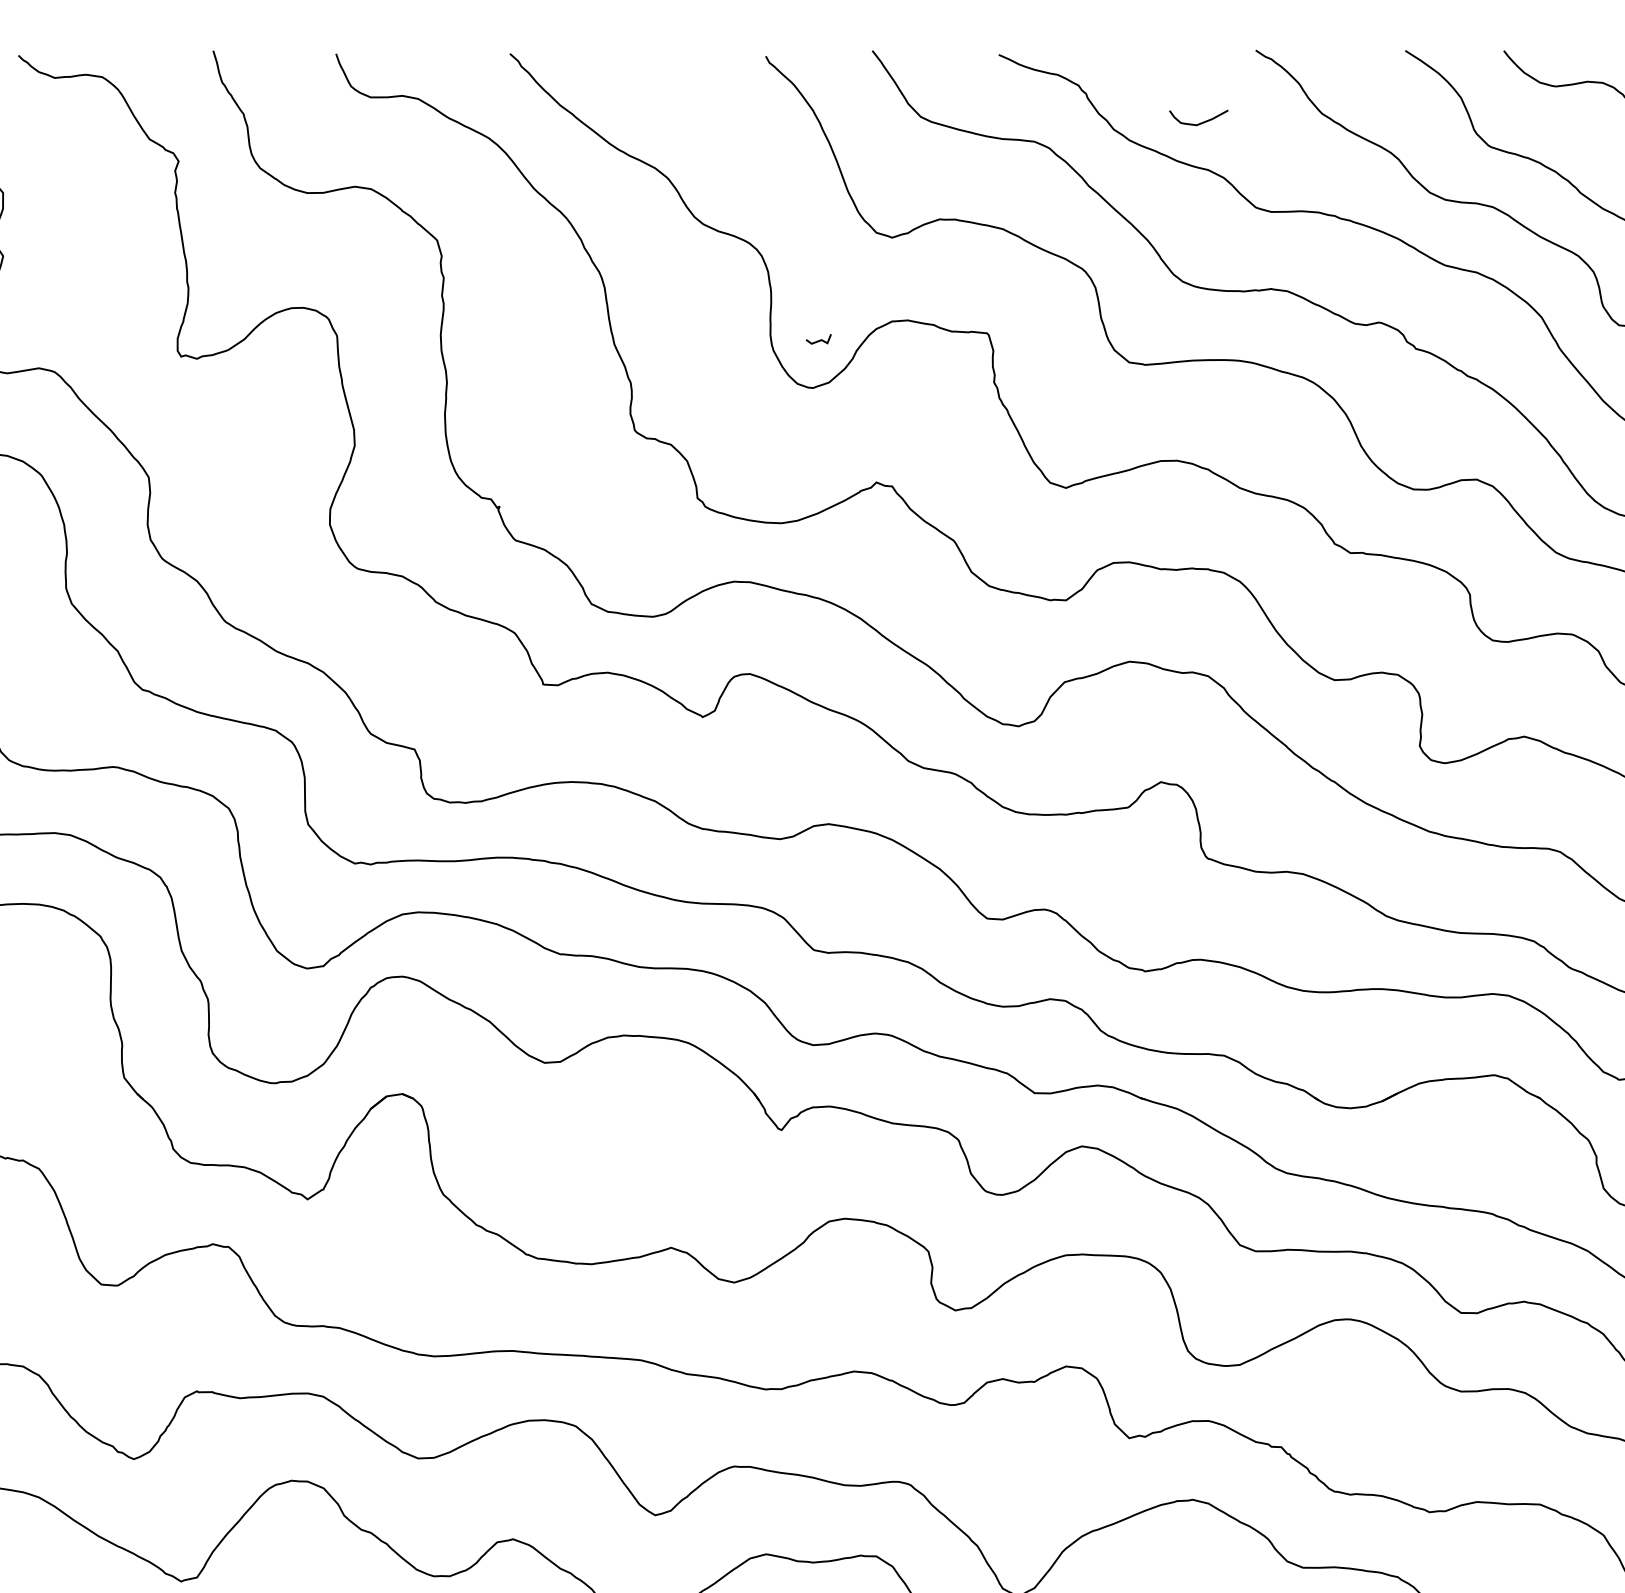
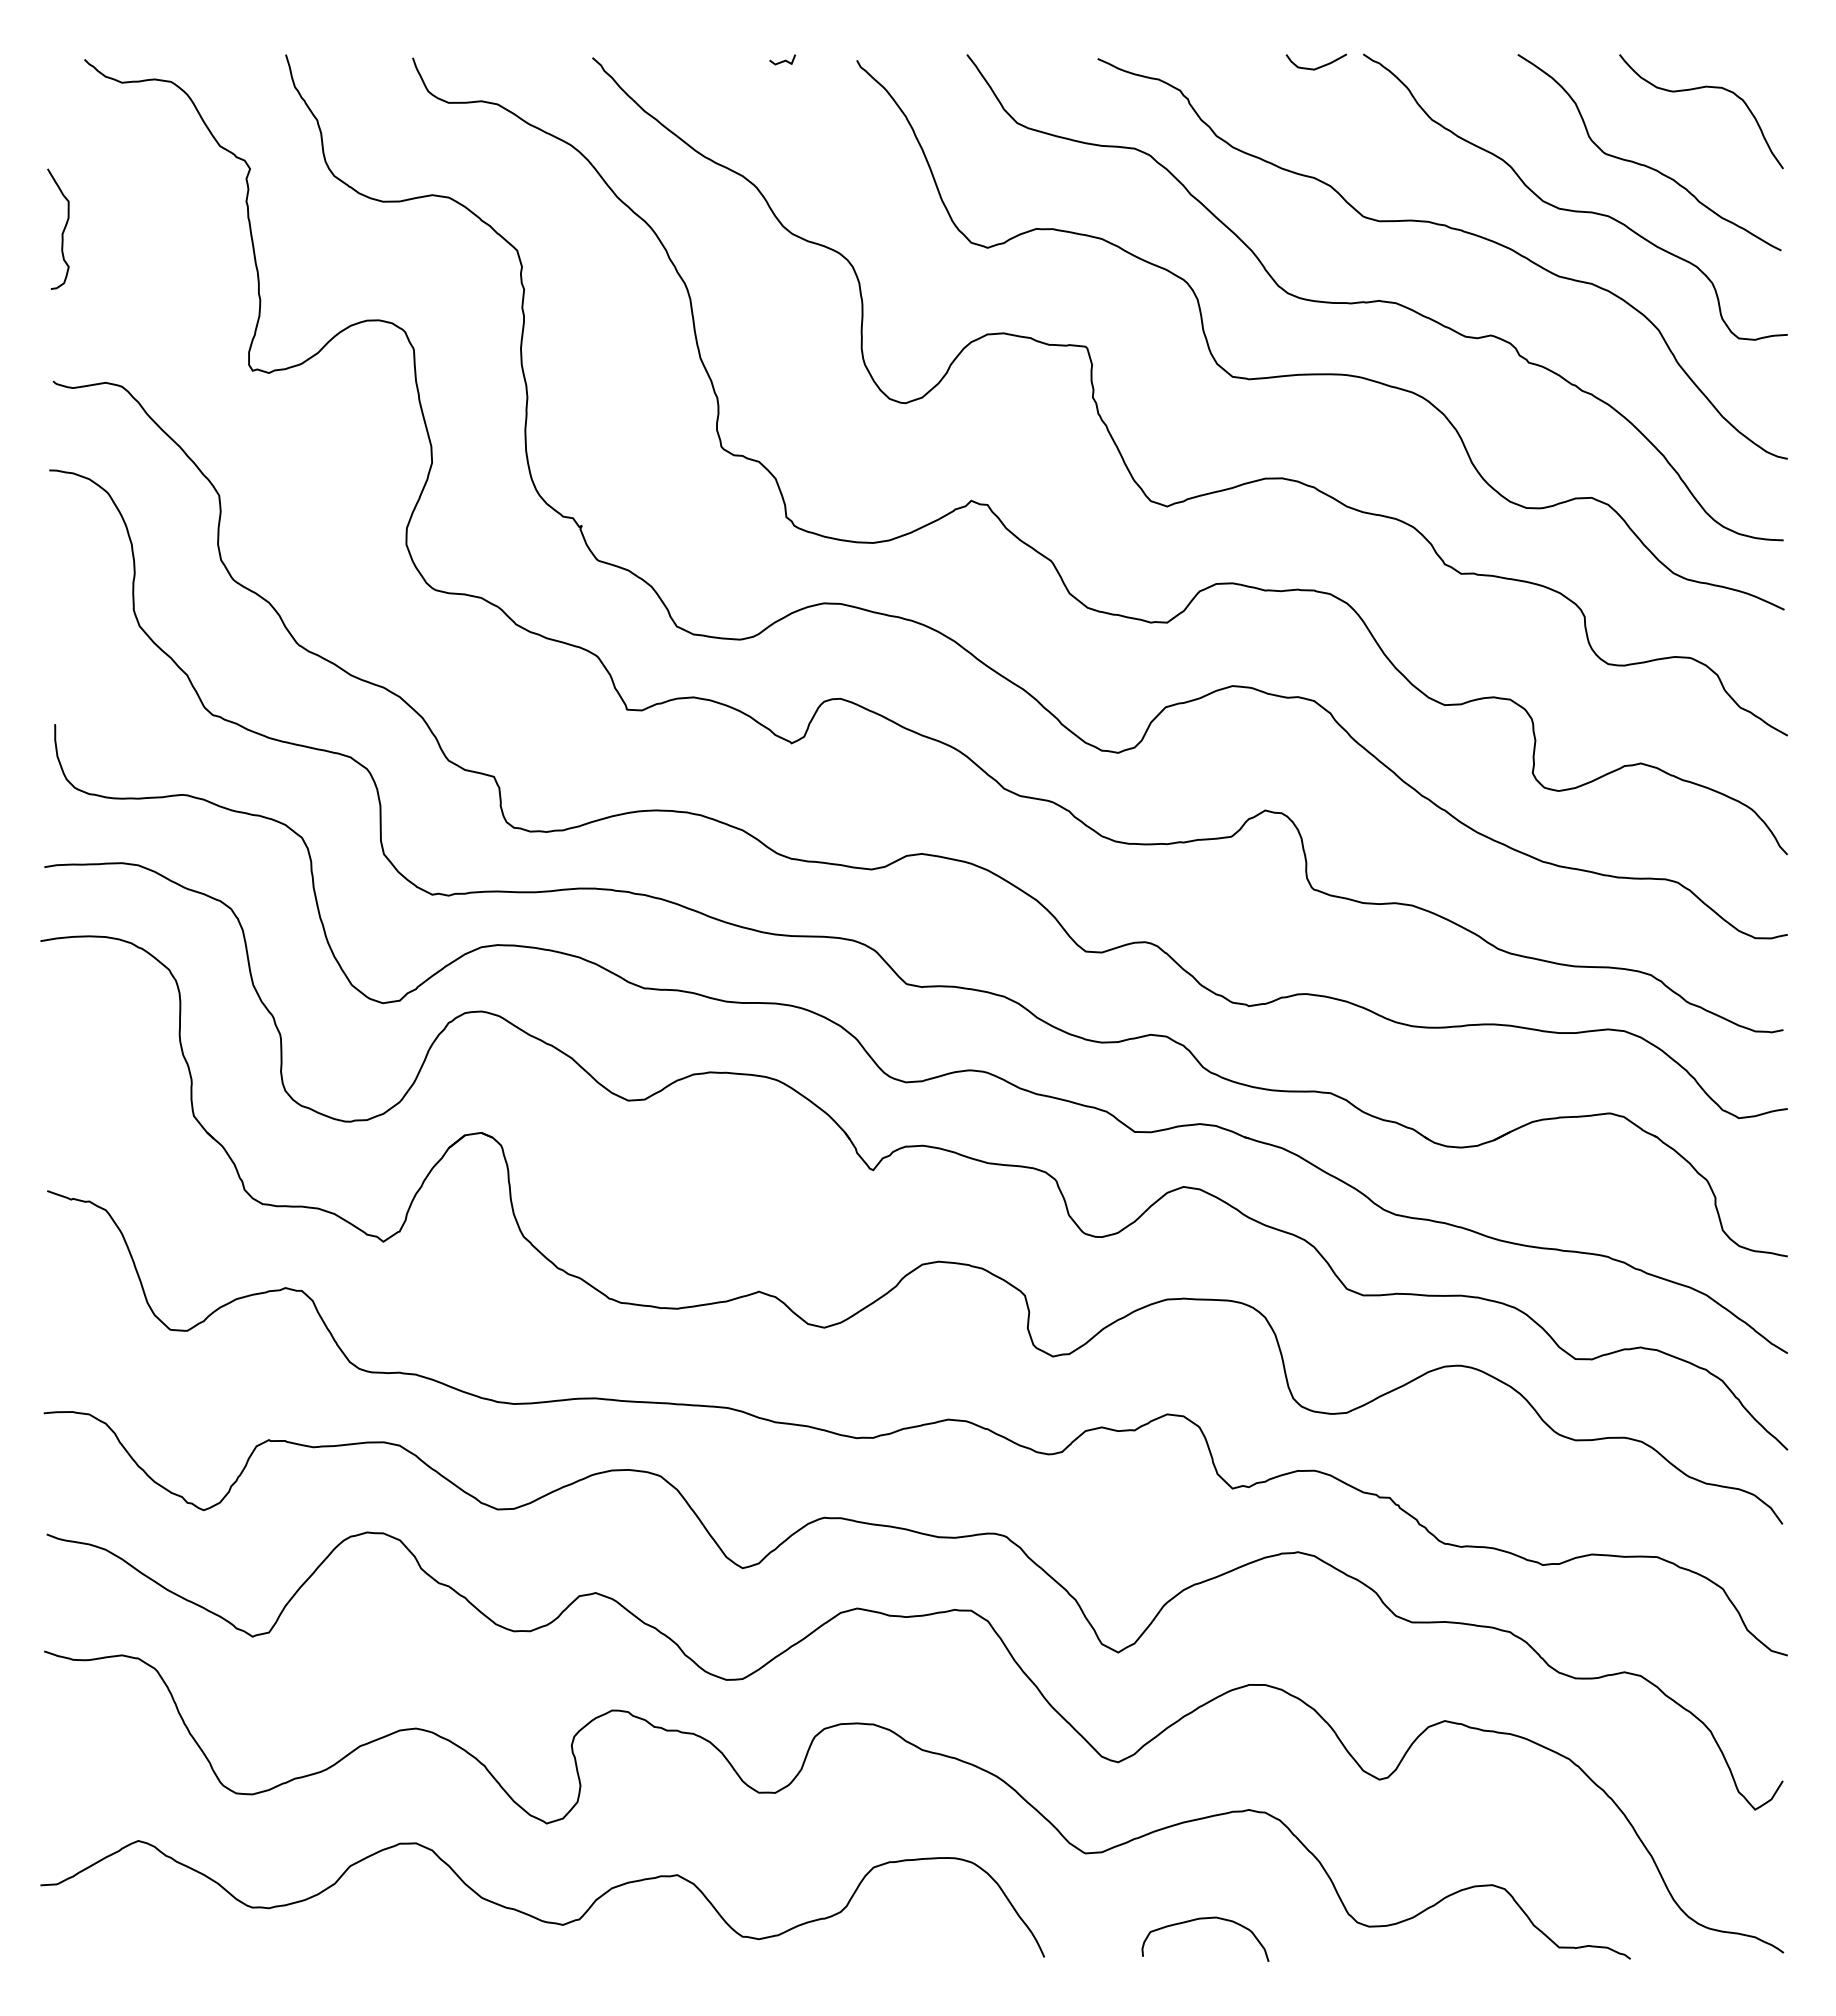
curve: (1198, 123) -> (1316, 67), moved
line: (818, 339) -> (782, 60), moved

